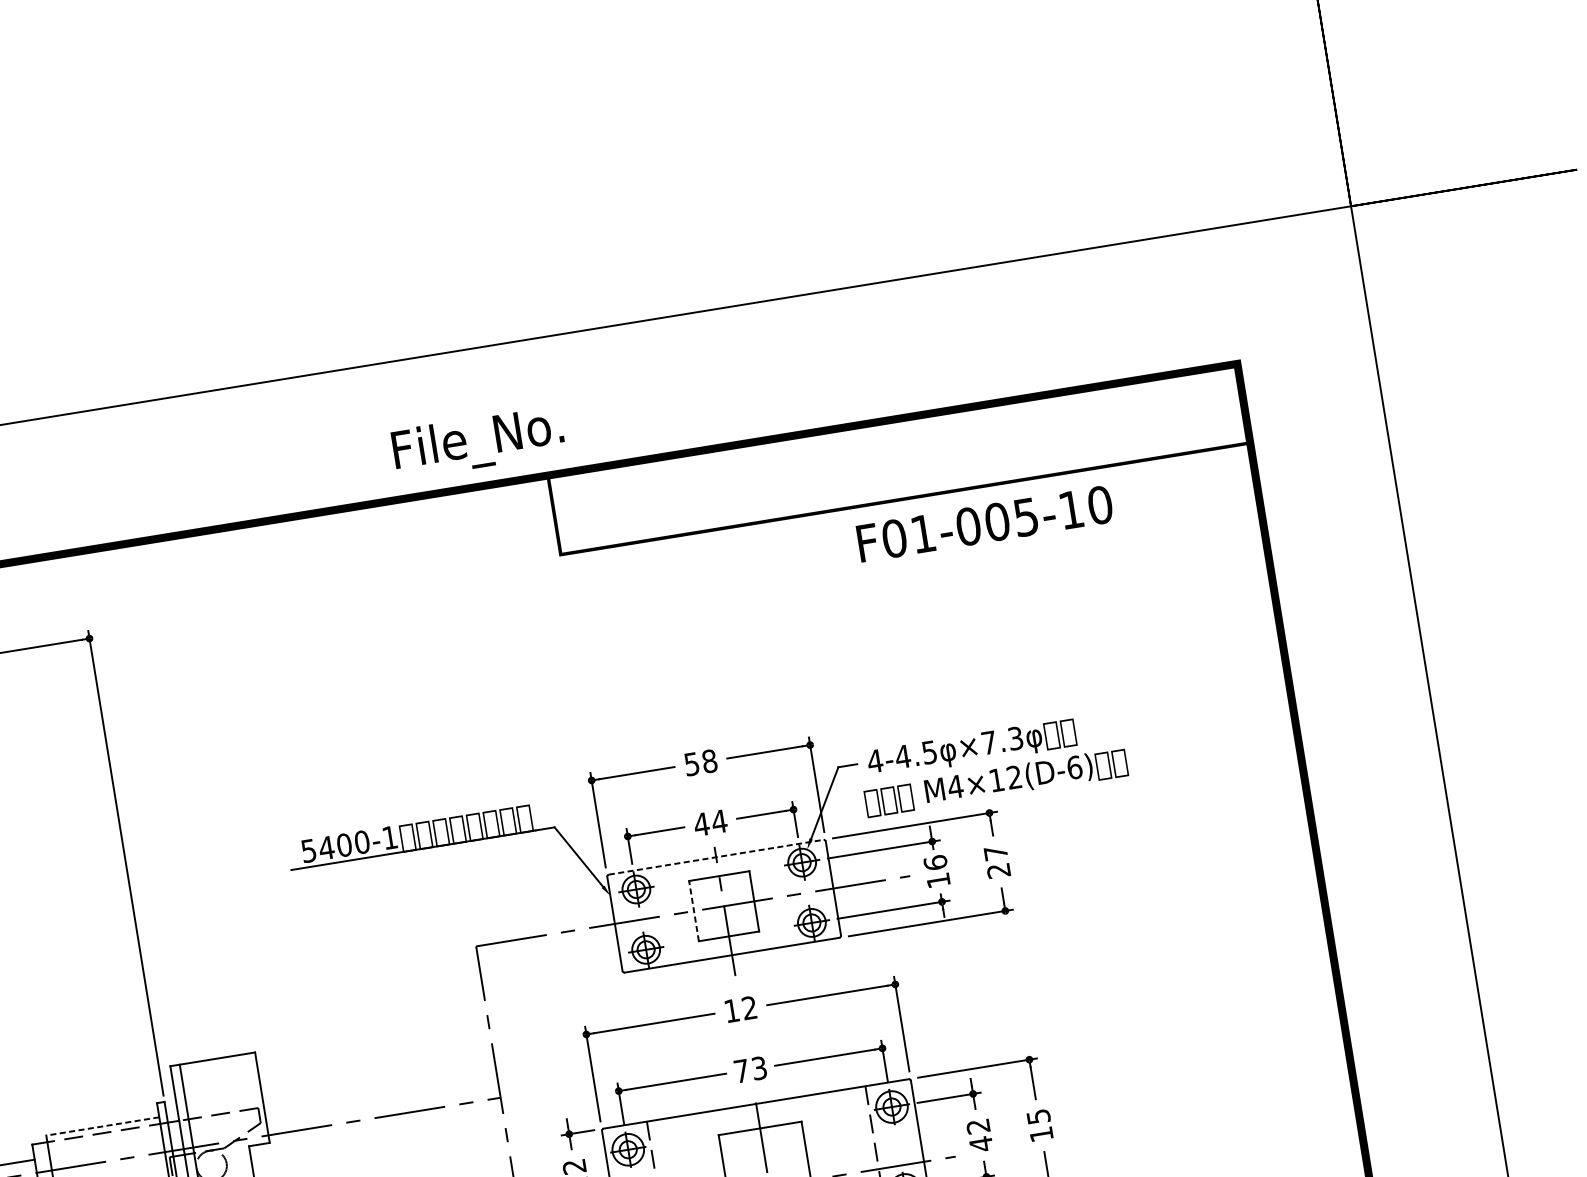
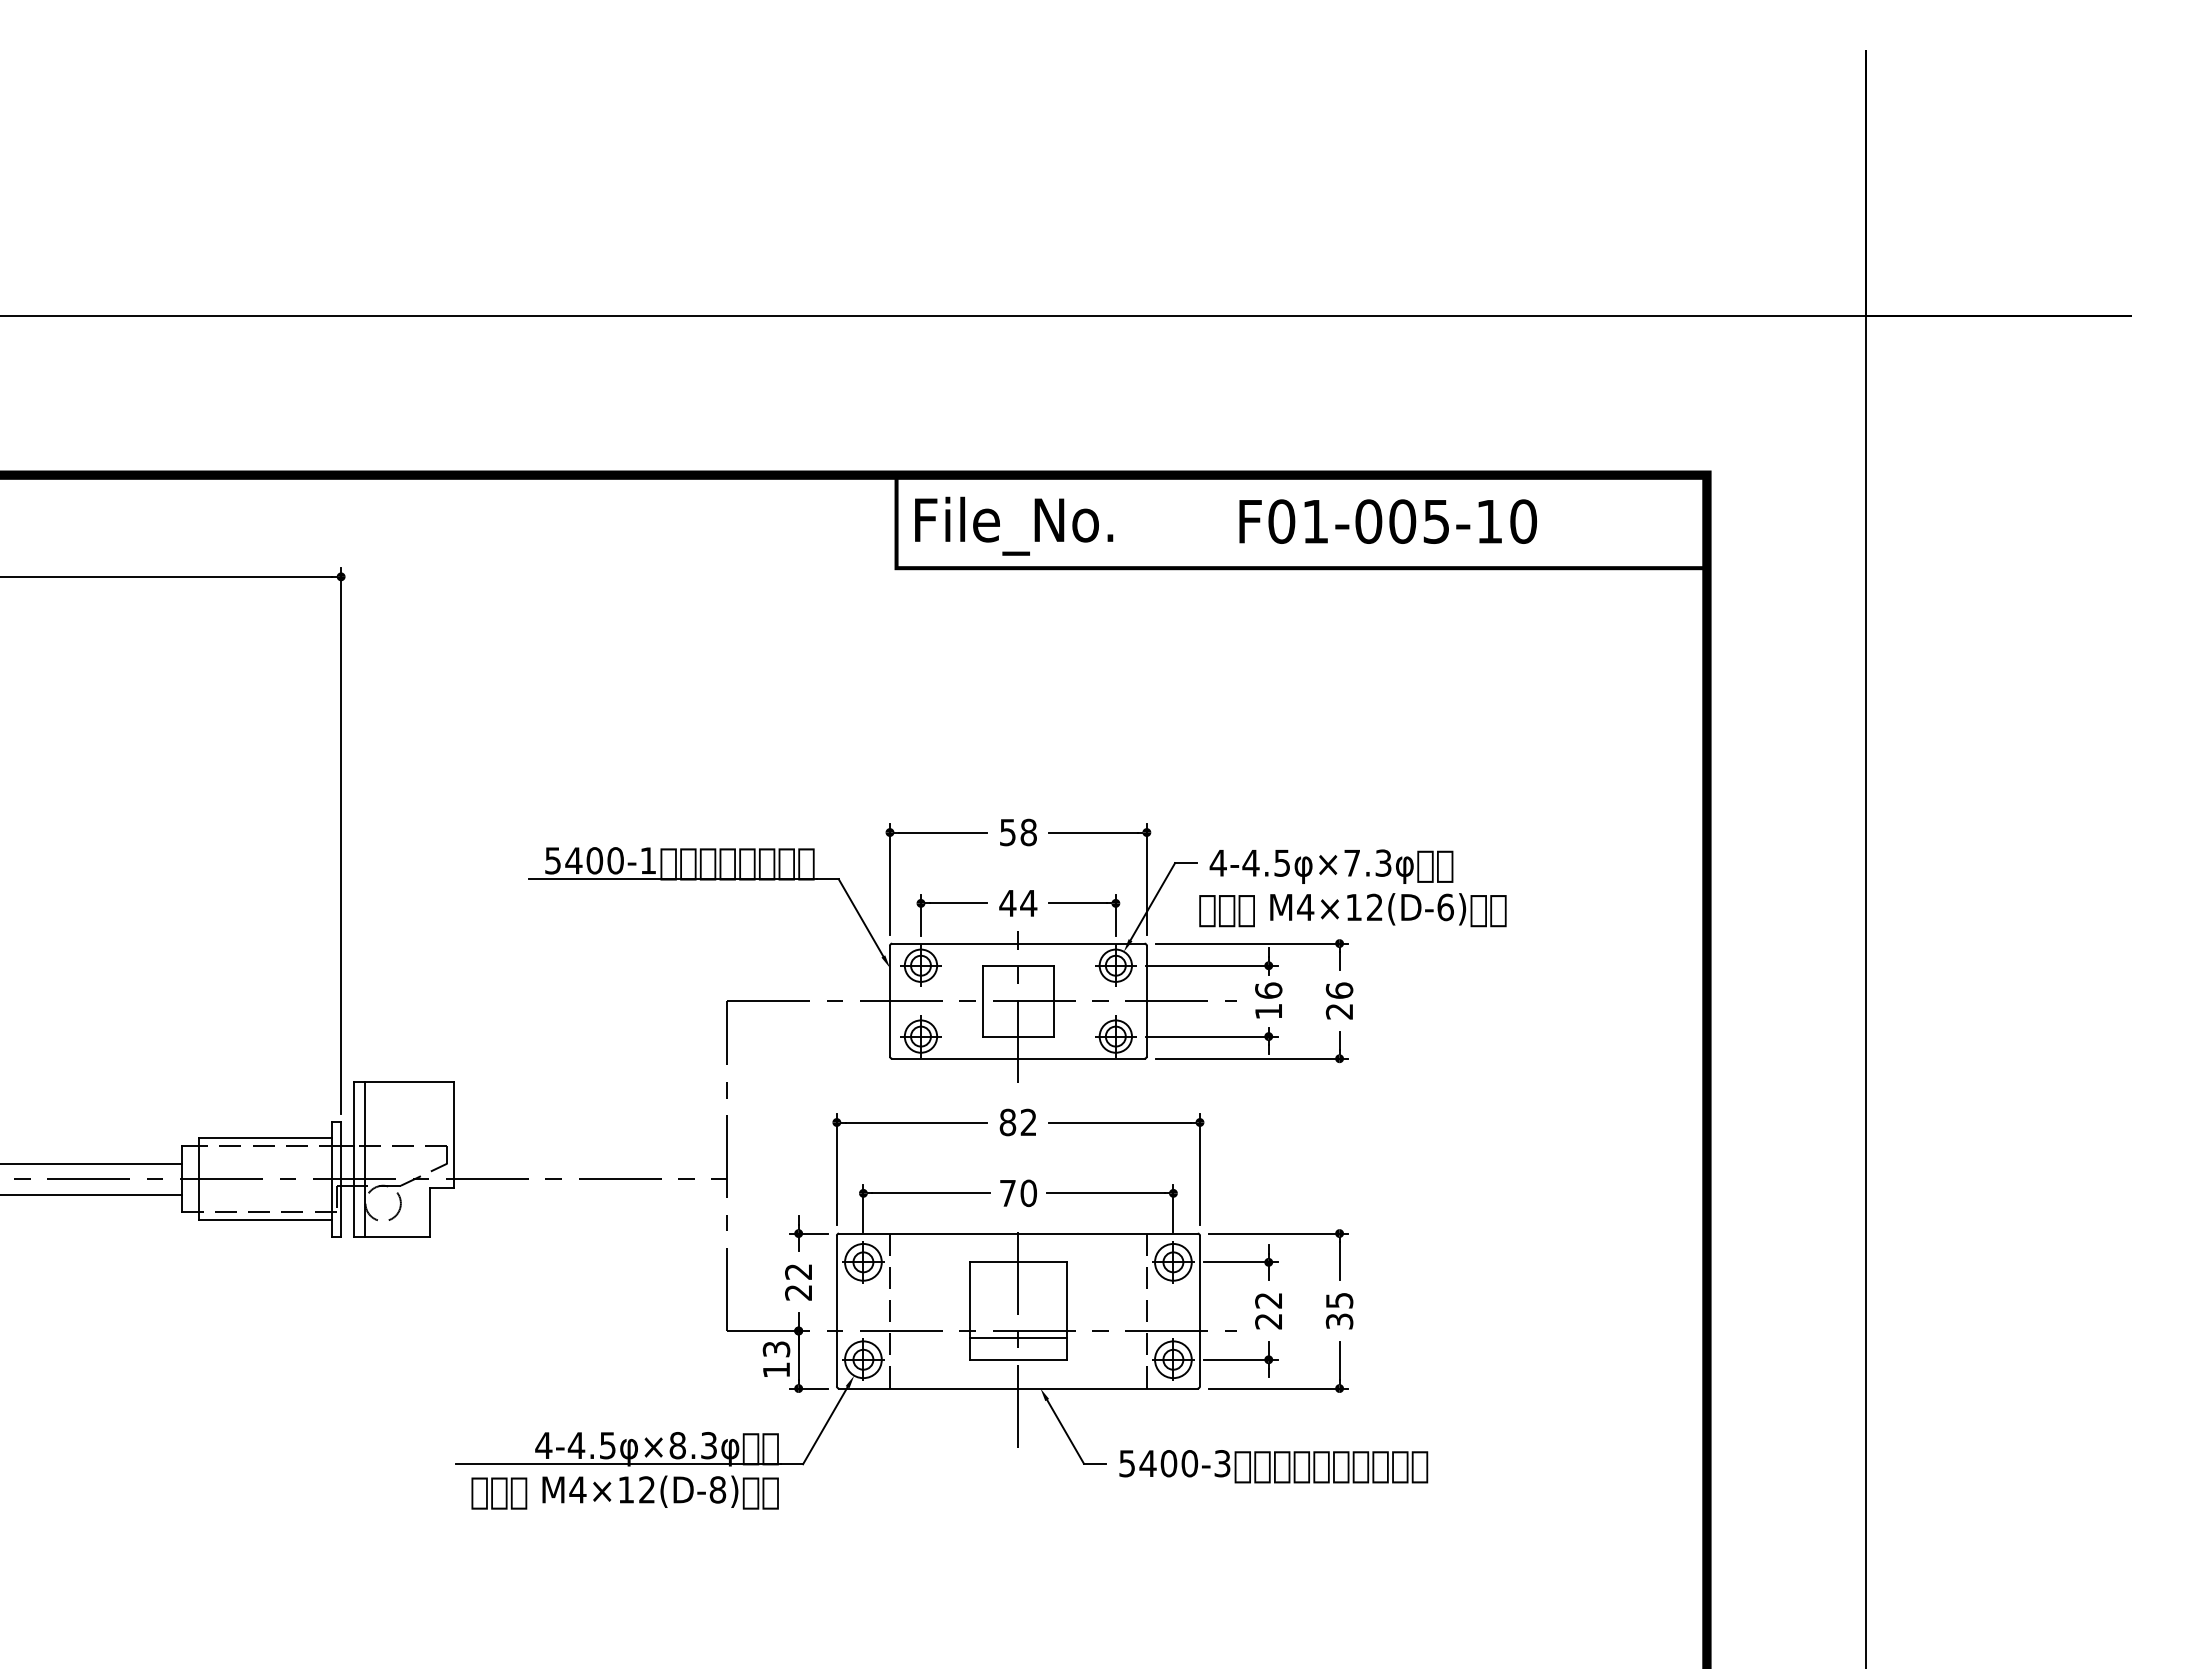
text: (478, 441) -> (1014, 525), moved
text: (984, 523) -> (1387, 521), moved
text: (995, 852) -> (1339, 990), 27 -> 26
line: (716, 857) -> (1018, 943), dashed -> solid
line: (693, 910) -> (982, 1000), dashed -> solid
text: (731, 1010) -> (1007, 1122), 12 -> 82
text: (759, 1068) -> (1028, 1193), 73 -> 70
line: (102, 1126) -> (265, 1138), dashed -> solid
text: (1041, 1134) -> (1339, 1321), 15 -> 35
text: (981, 1144) -> (1268, 1321), 42 -> 22

